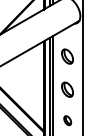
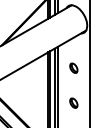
part: (67, 56) -> (73, 68), size x0.62
part: (67, 89) -> (73, 103), size x0.62

